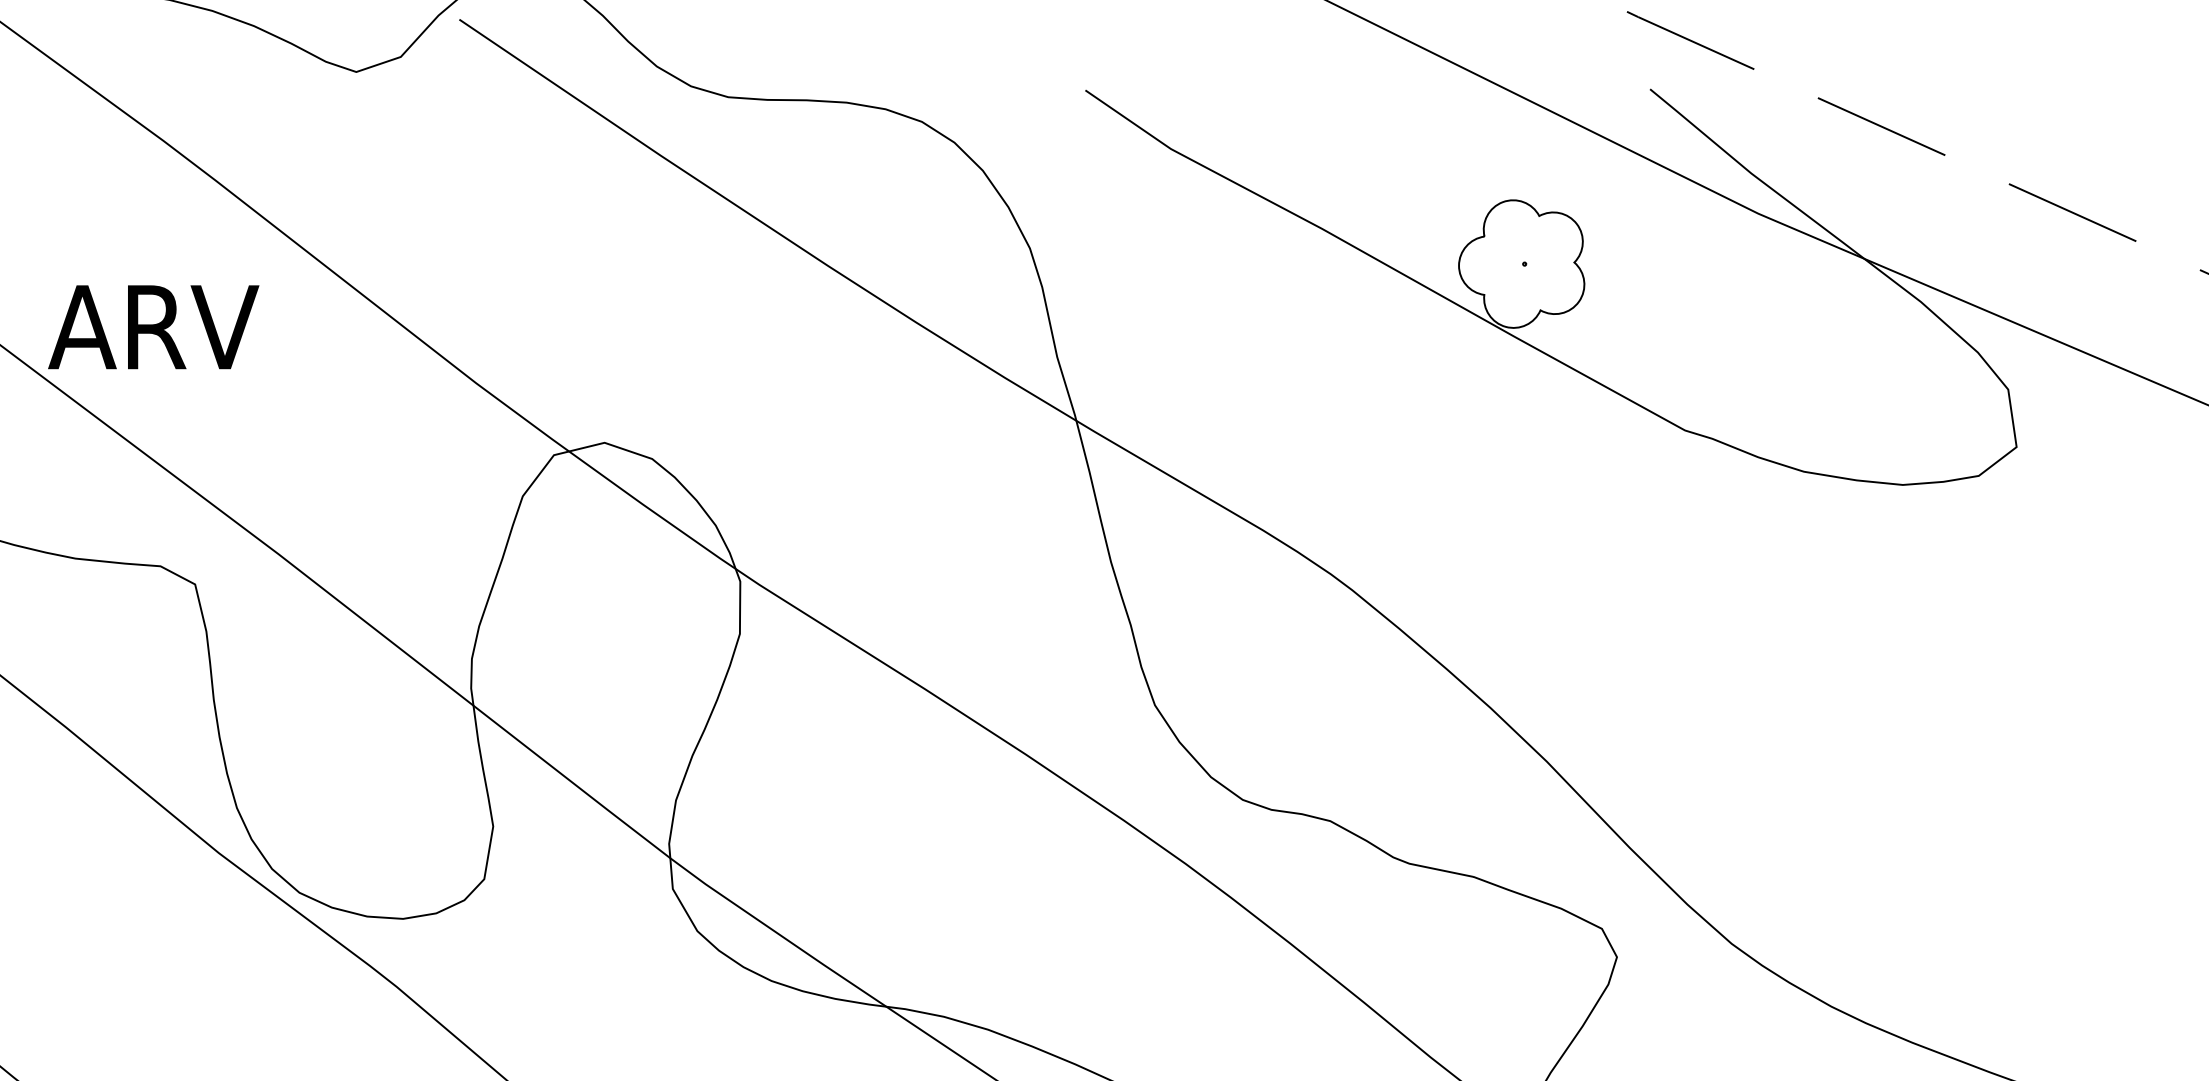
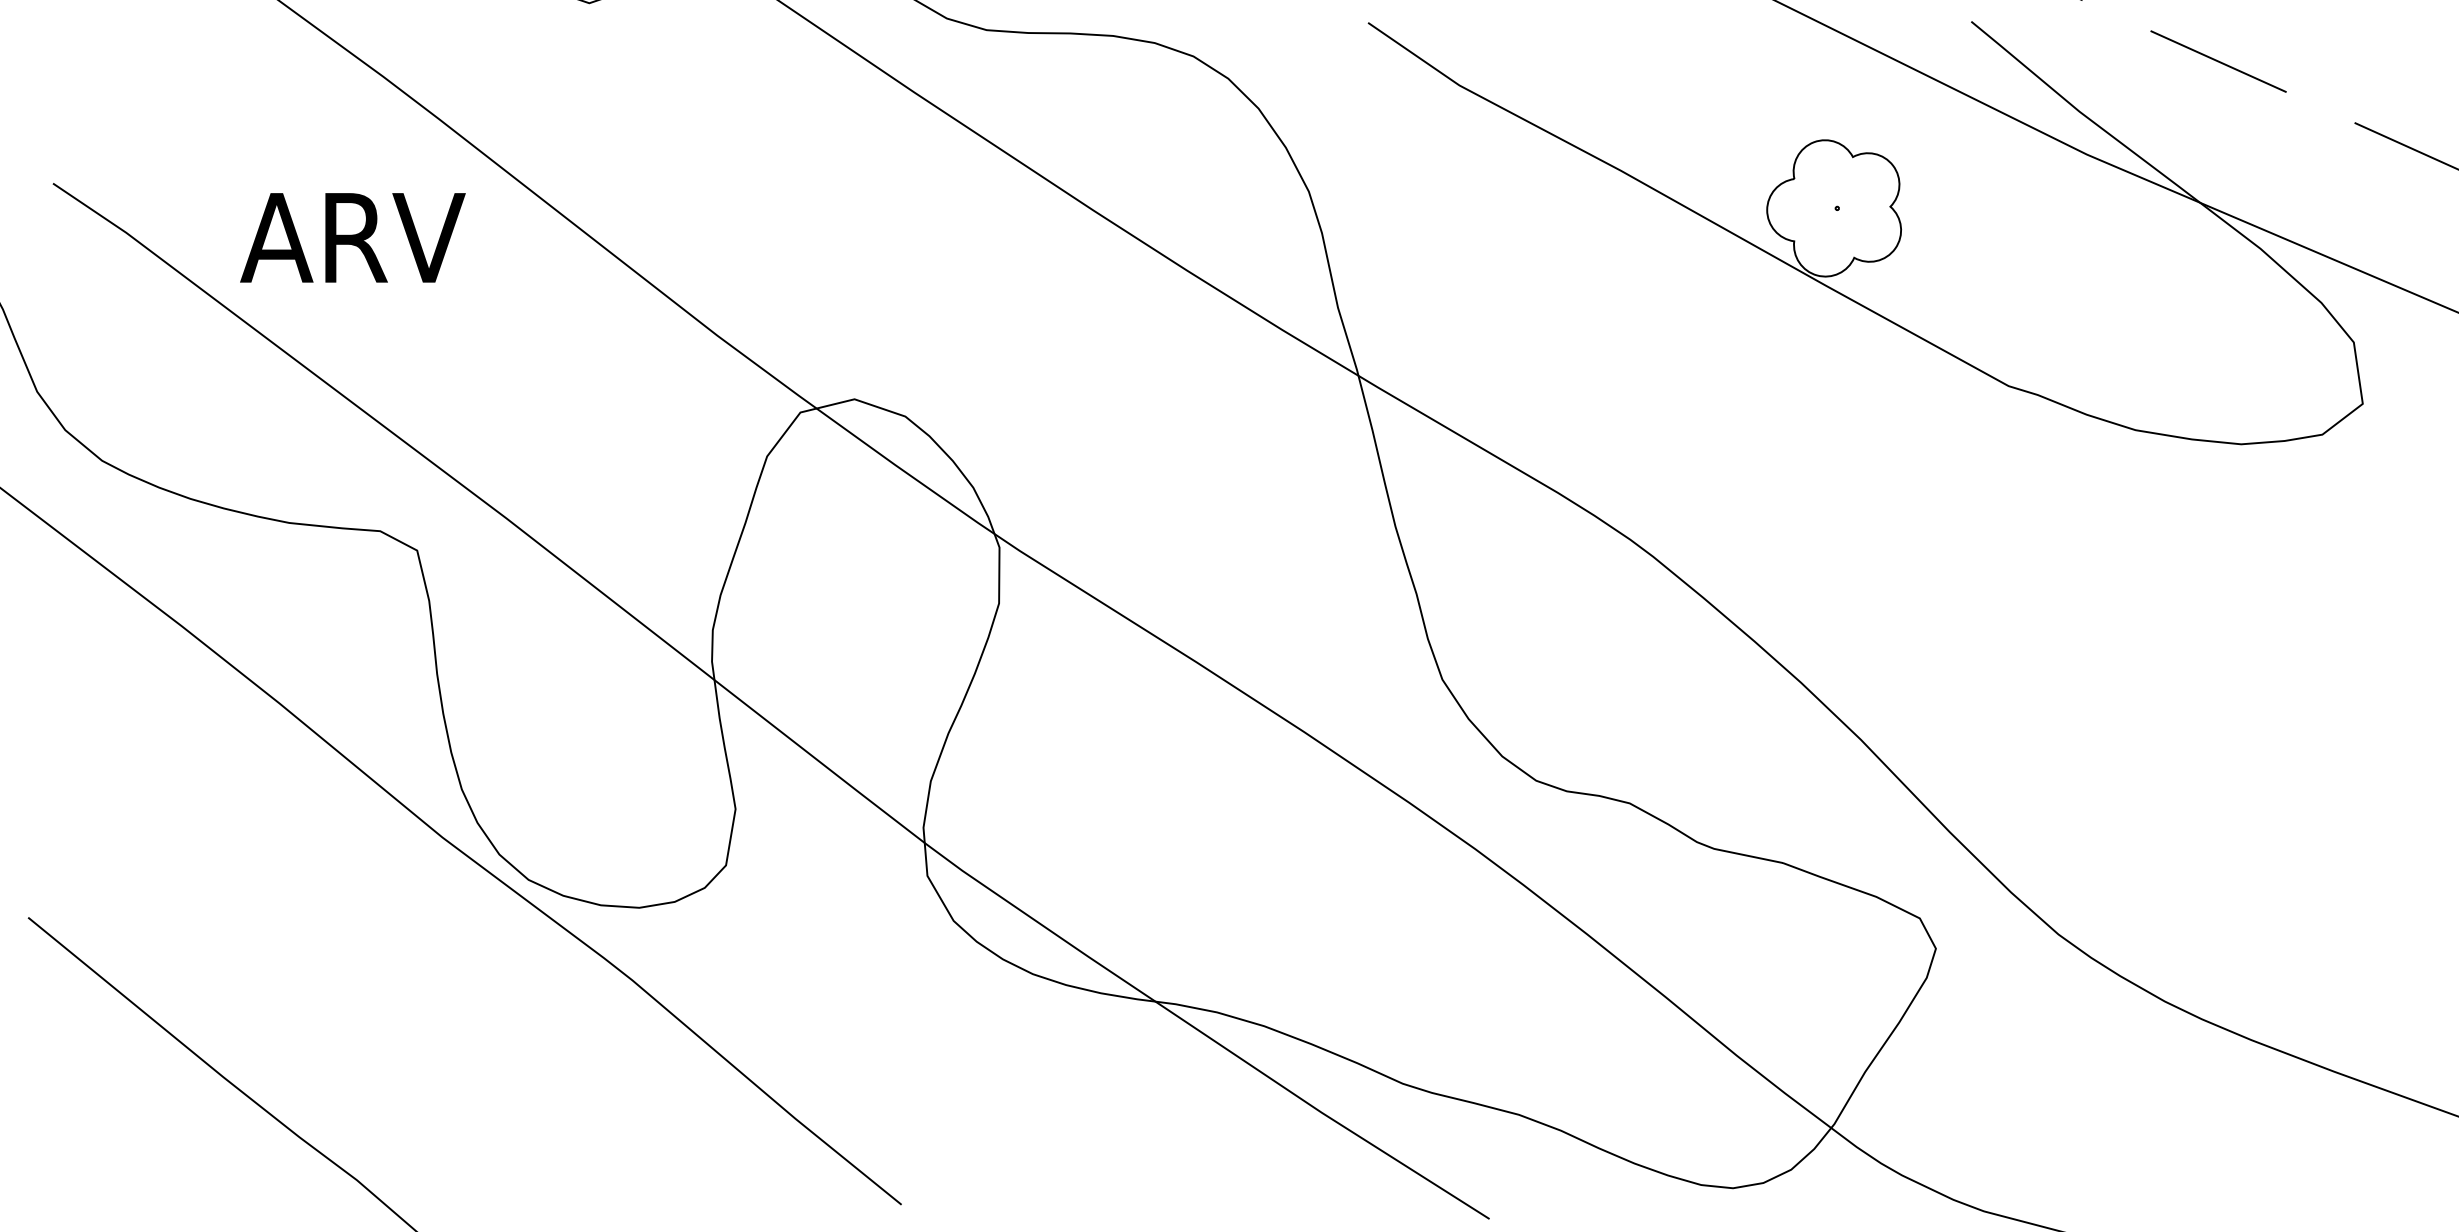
text: (153, 326) -> (352, 237), moved

